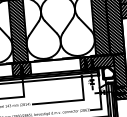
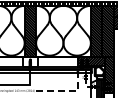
hatch: (21, 69) -> (30, 62), removed
line: (69, 101) -> (66, 91), solid -> dashed

